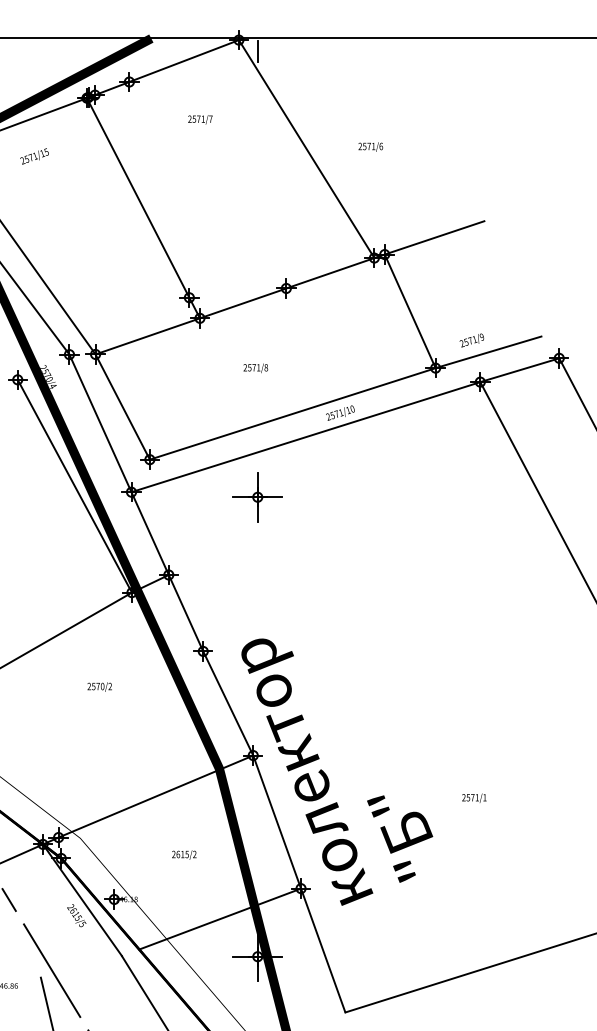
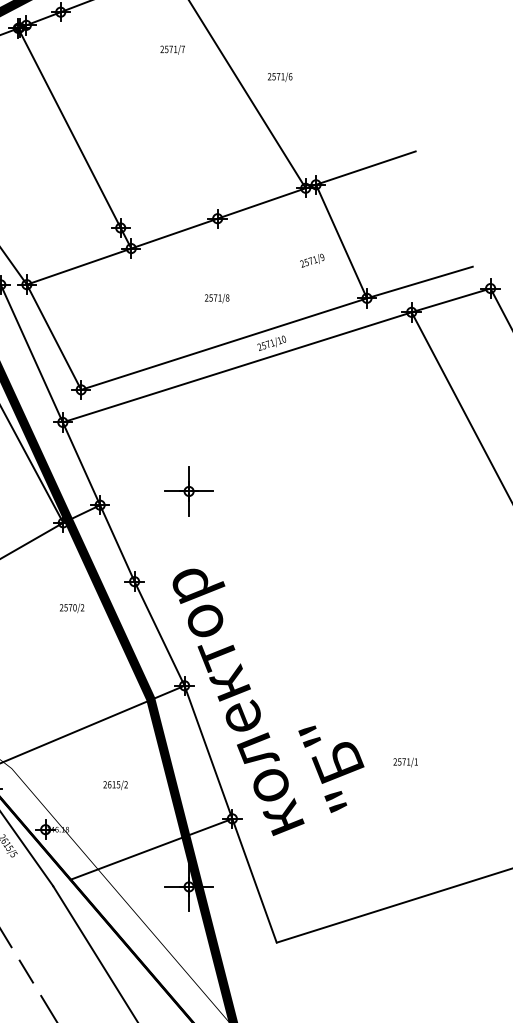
text: (200, 119) -> (172, 49), moved
text: (370, 146) -> (279, 76), moved
text: (471, 340) -> (311, 260), moved
text: (255, 368) -> (216, 298), moved
part: (257, 497) -> (188, 491), moved
text: (99, 686) -> (71, 607), moved
text: (474, 797) -> (405, 761), moved

